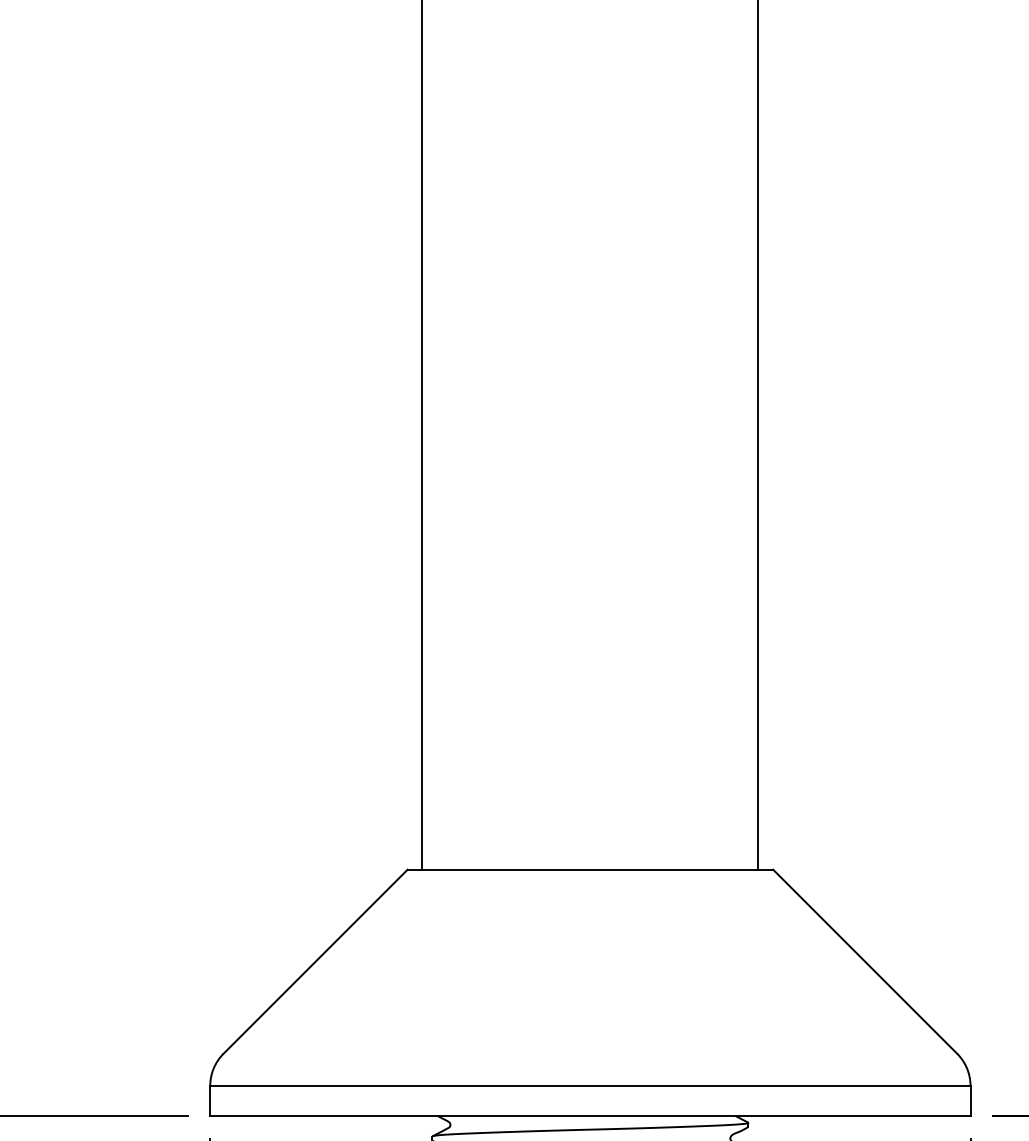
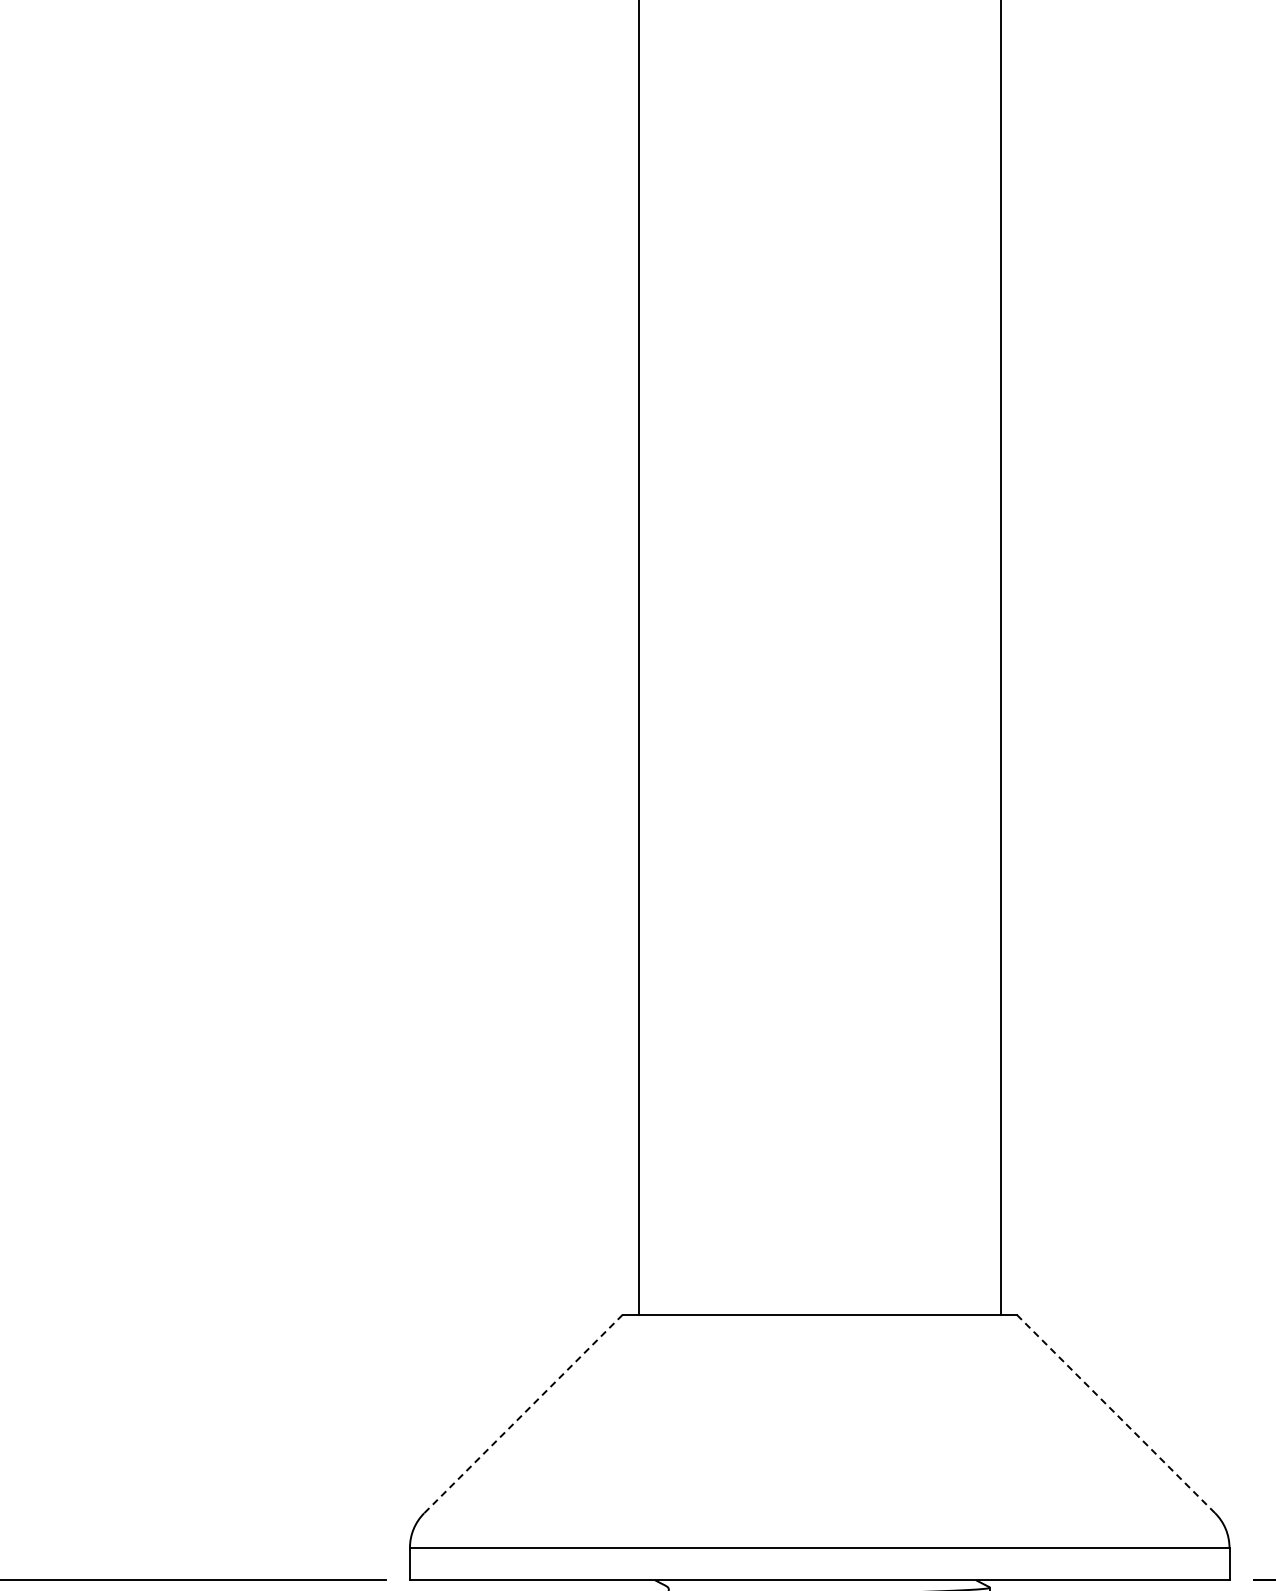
line: (864, 961) -> (1115, 1413), solid -> dashed
line: (315, 962) -> (523, 1414), solid -> dashed

